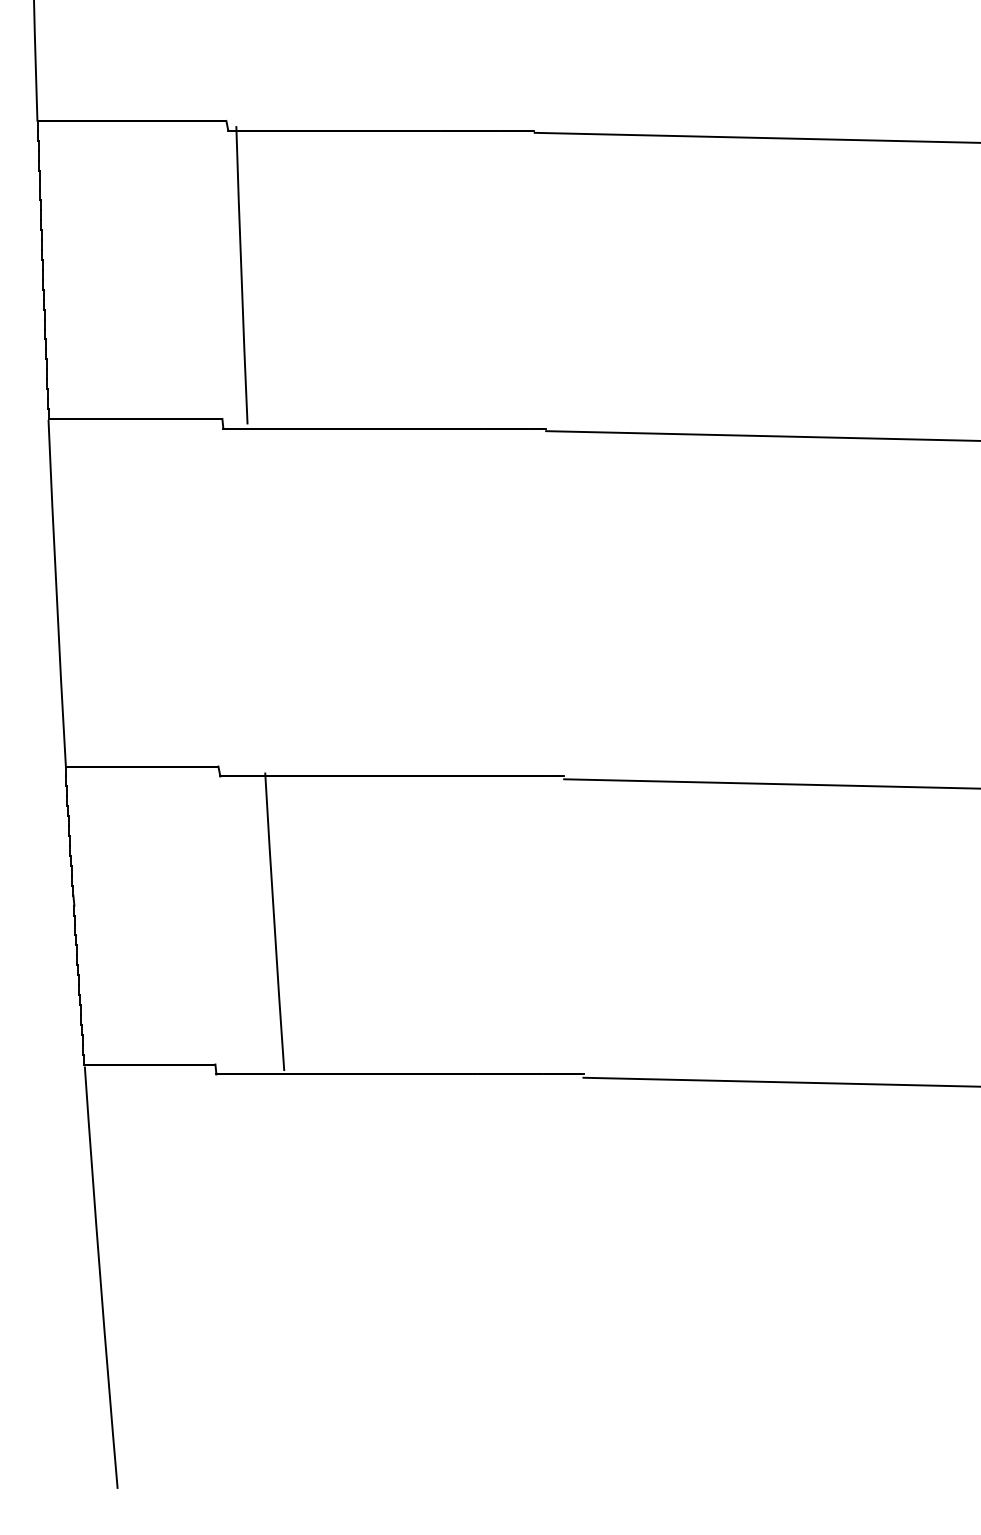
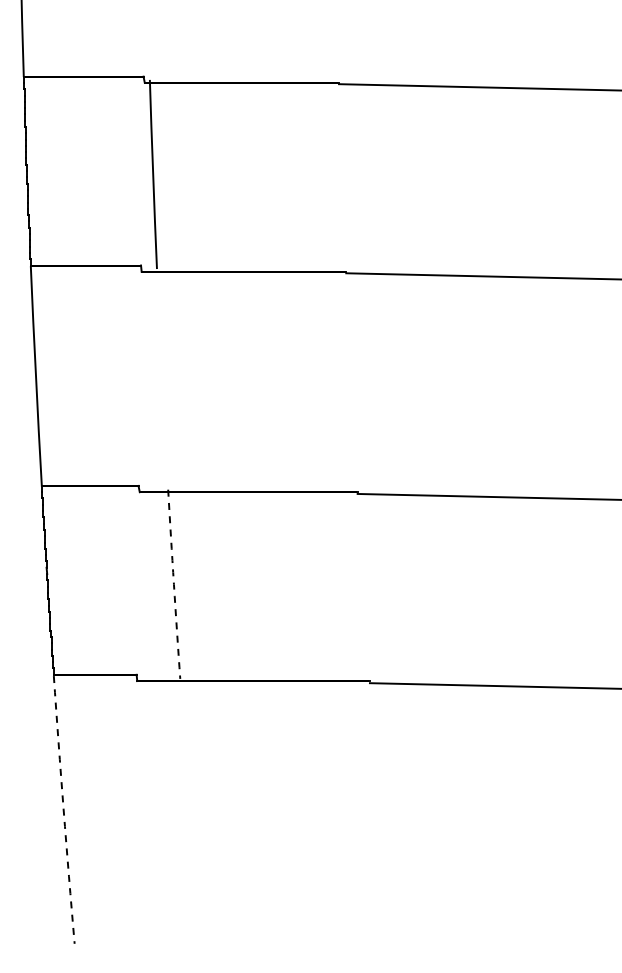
arc: (273, 922) -> (173, 584), solid -> dashed
arc: (100, 1277) -> (63, 809), solid -> dashed

